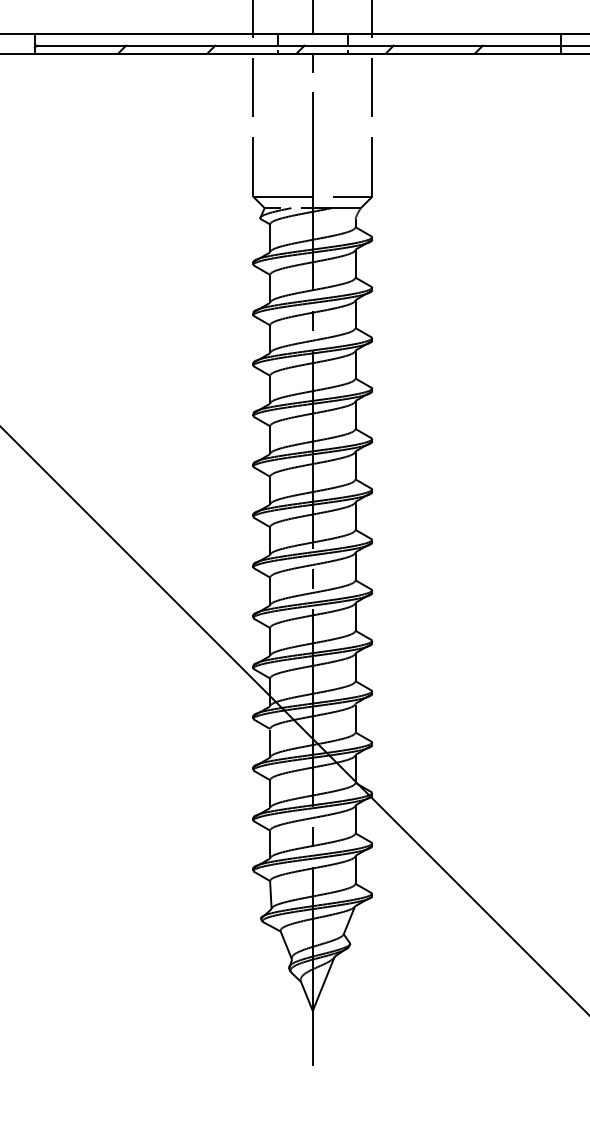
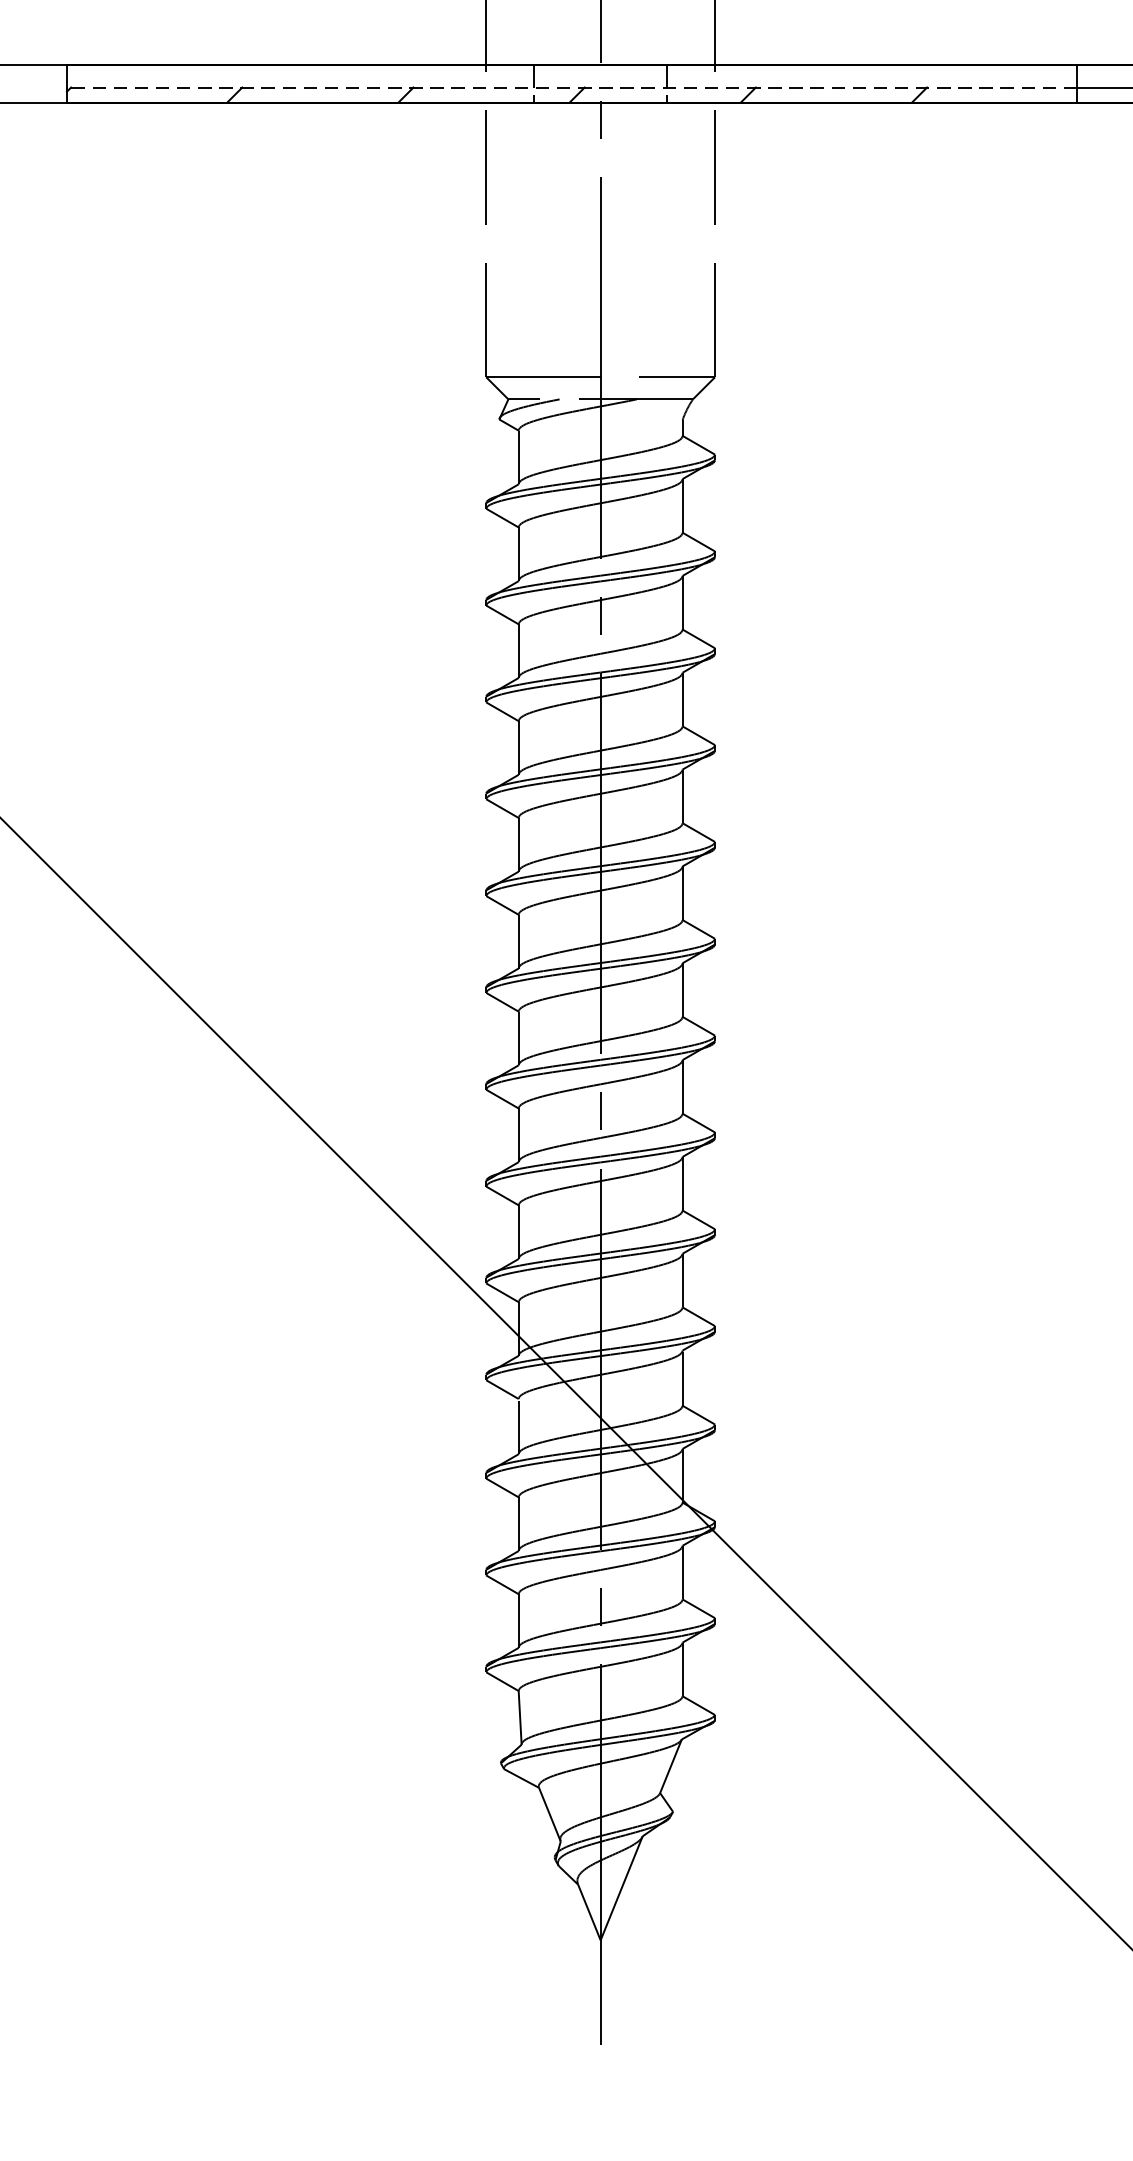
line: (297, 45) -> (571, 87), solid -> dashed

